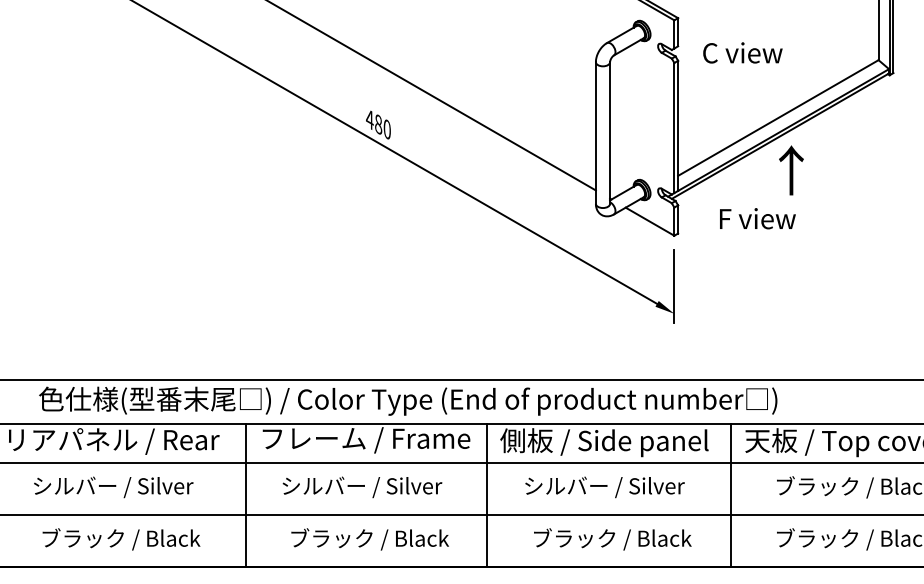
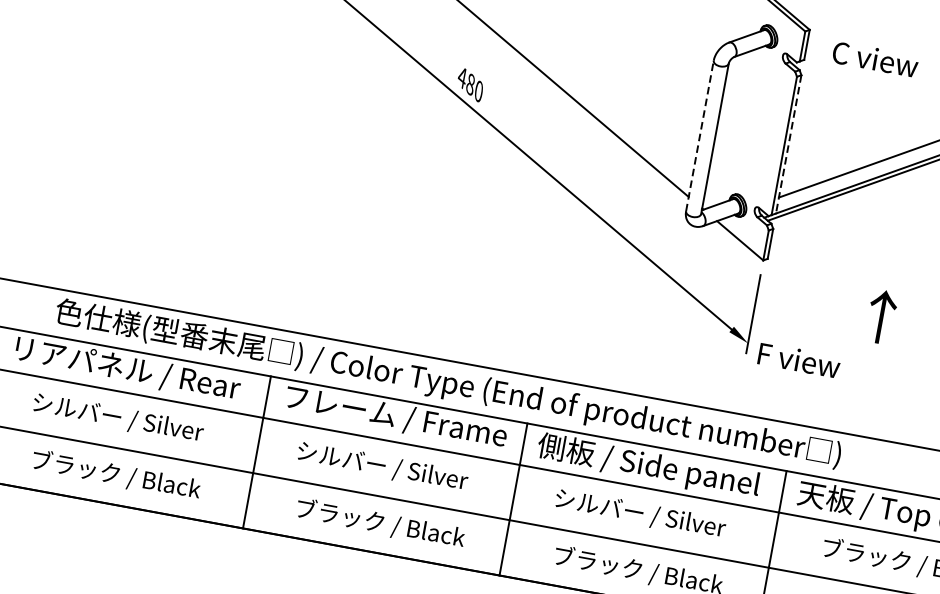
text: (742, 52) -> (875, 58), moved
line: (678, 126) -> (789, 145), solid -> dashed
line: (595, 133) -> (699, 136), solid -> dashed
text: (791, 170) -> (881, 317), moved
text: (757, 218) -> (798, 360), moved

